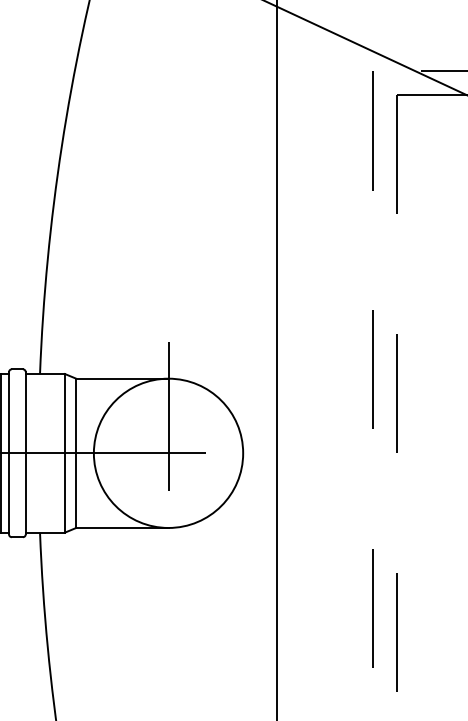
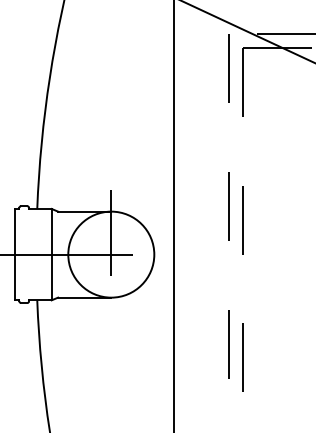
line: (9, 453) -> (19, 254), removed
line: (26, 453) -> (29, 254), removed
line: (76, 453) -> (58, 254), removed

